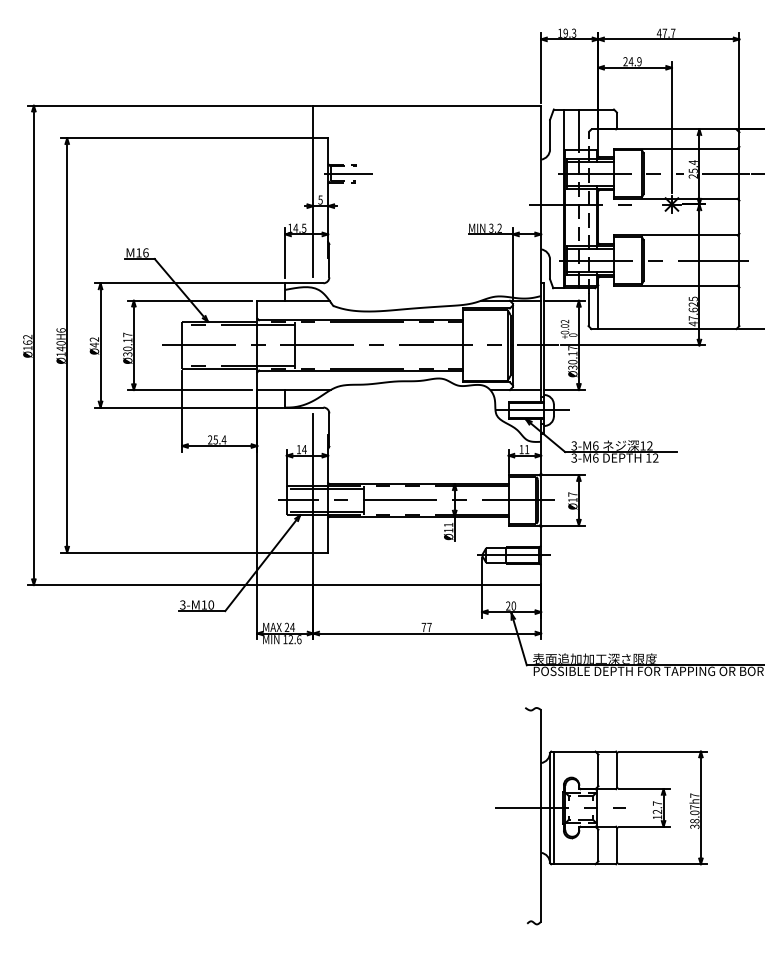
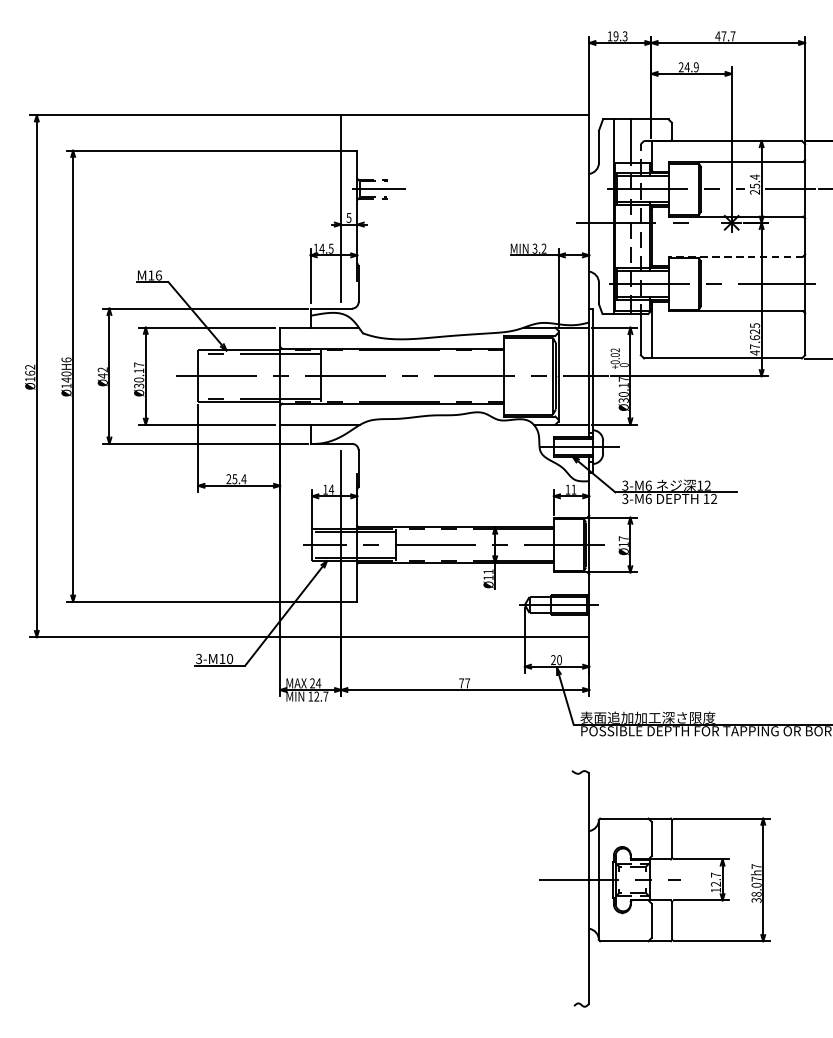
line: (675, 235) -> (735, 256), solid -> dashed
text: (299, 639) -> (326, 696), 12.6 -> 12.7
line: (554, 807) -> (603, 879), removed

